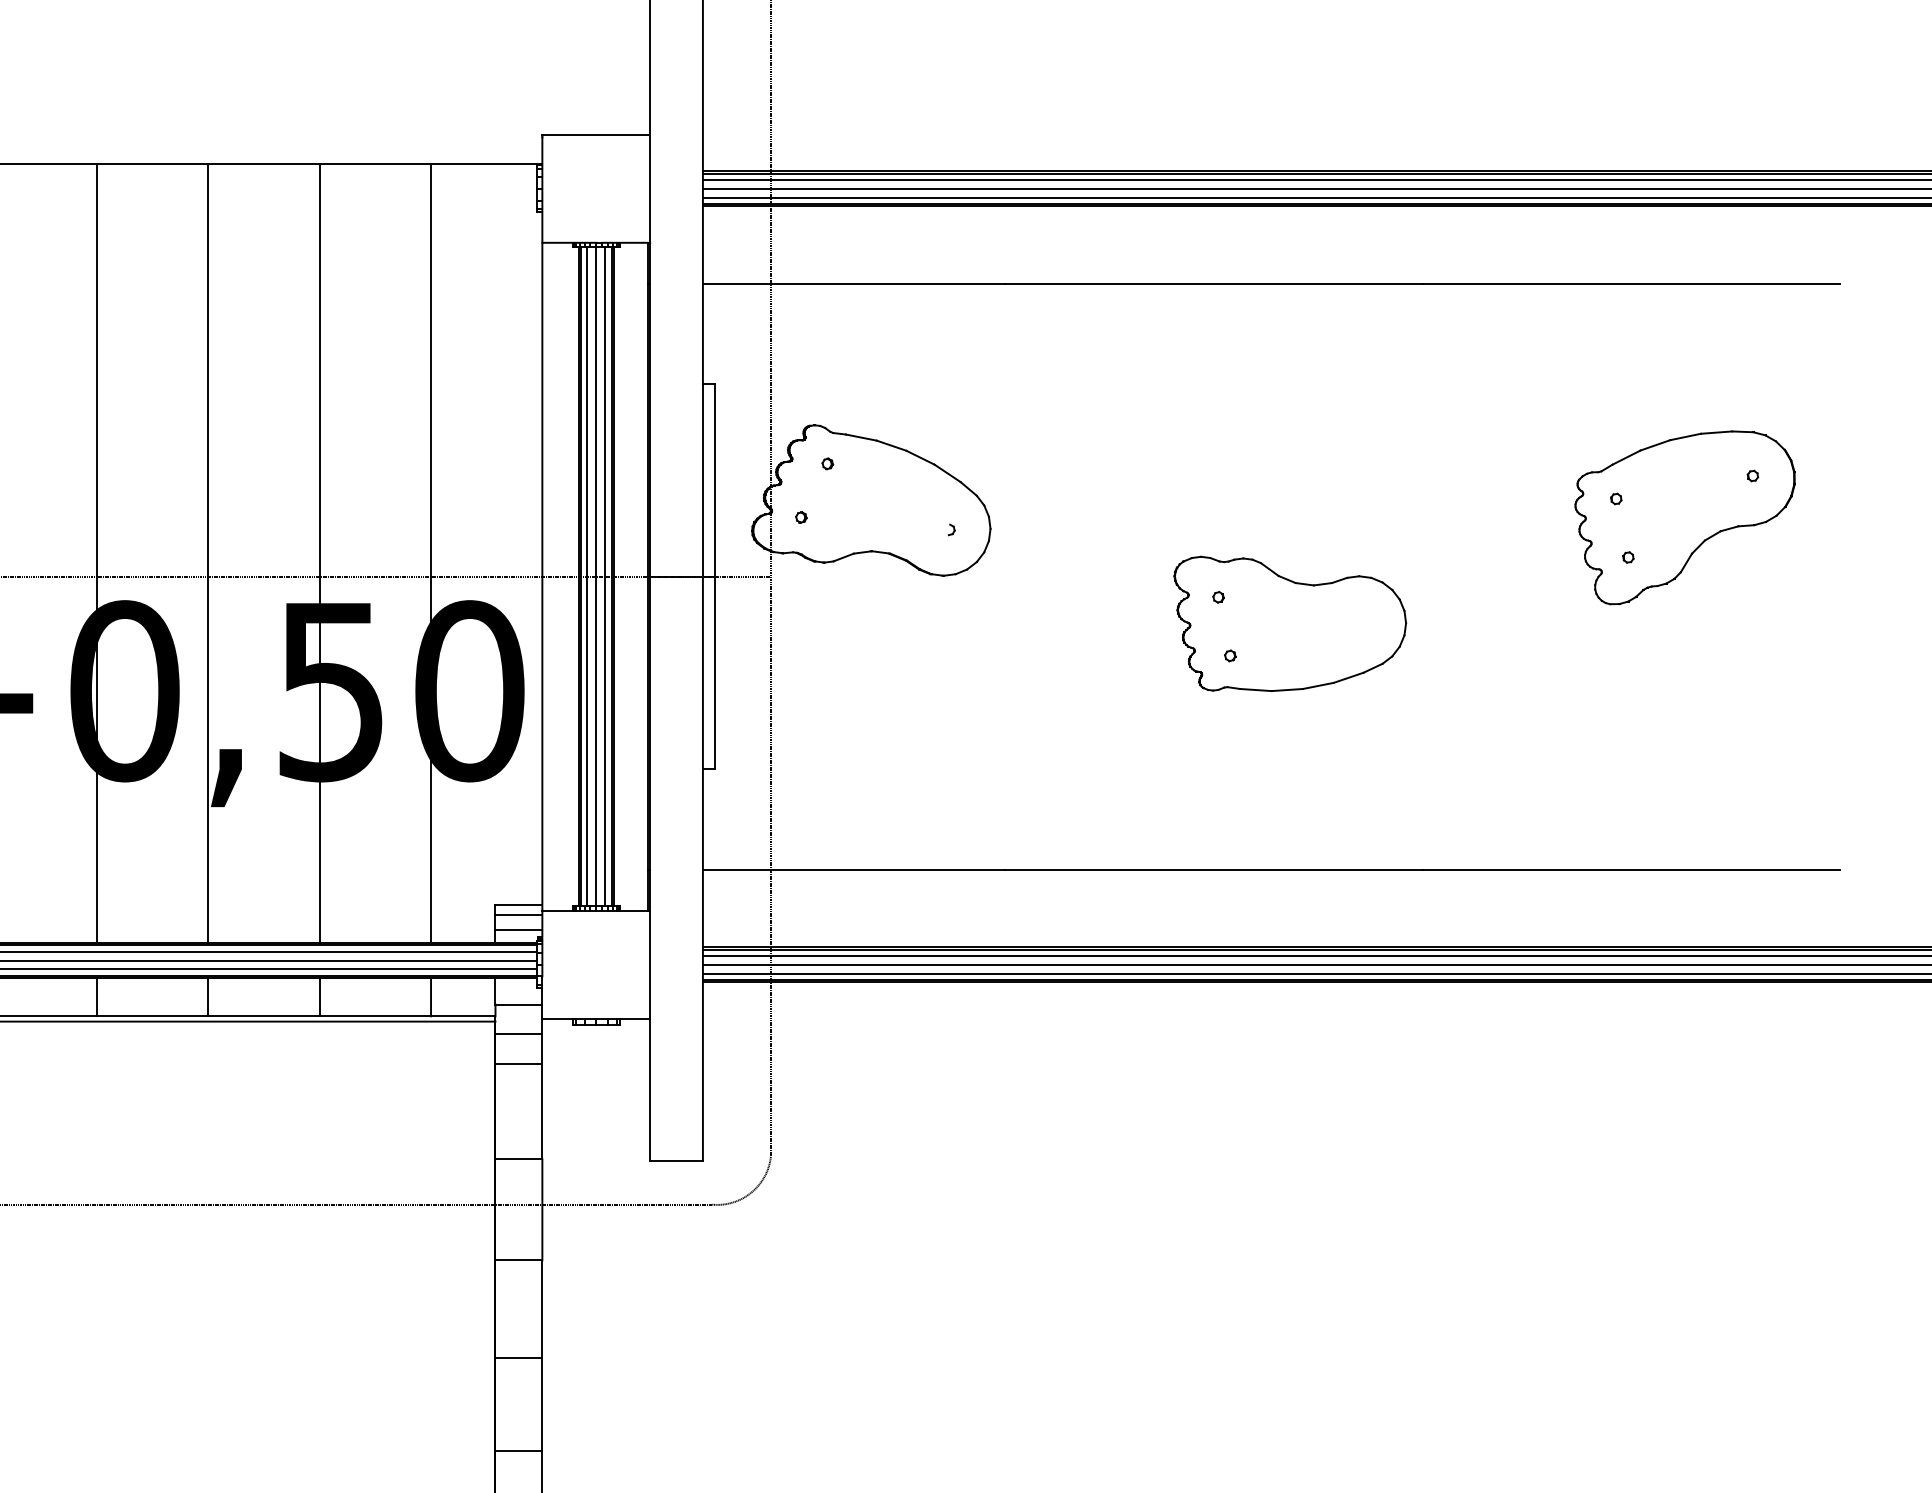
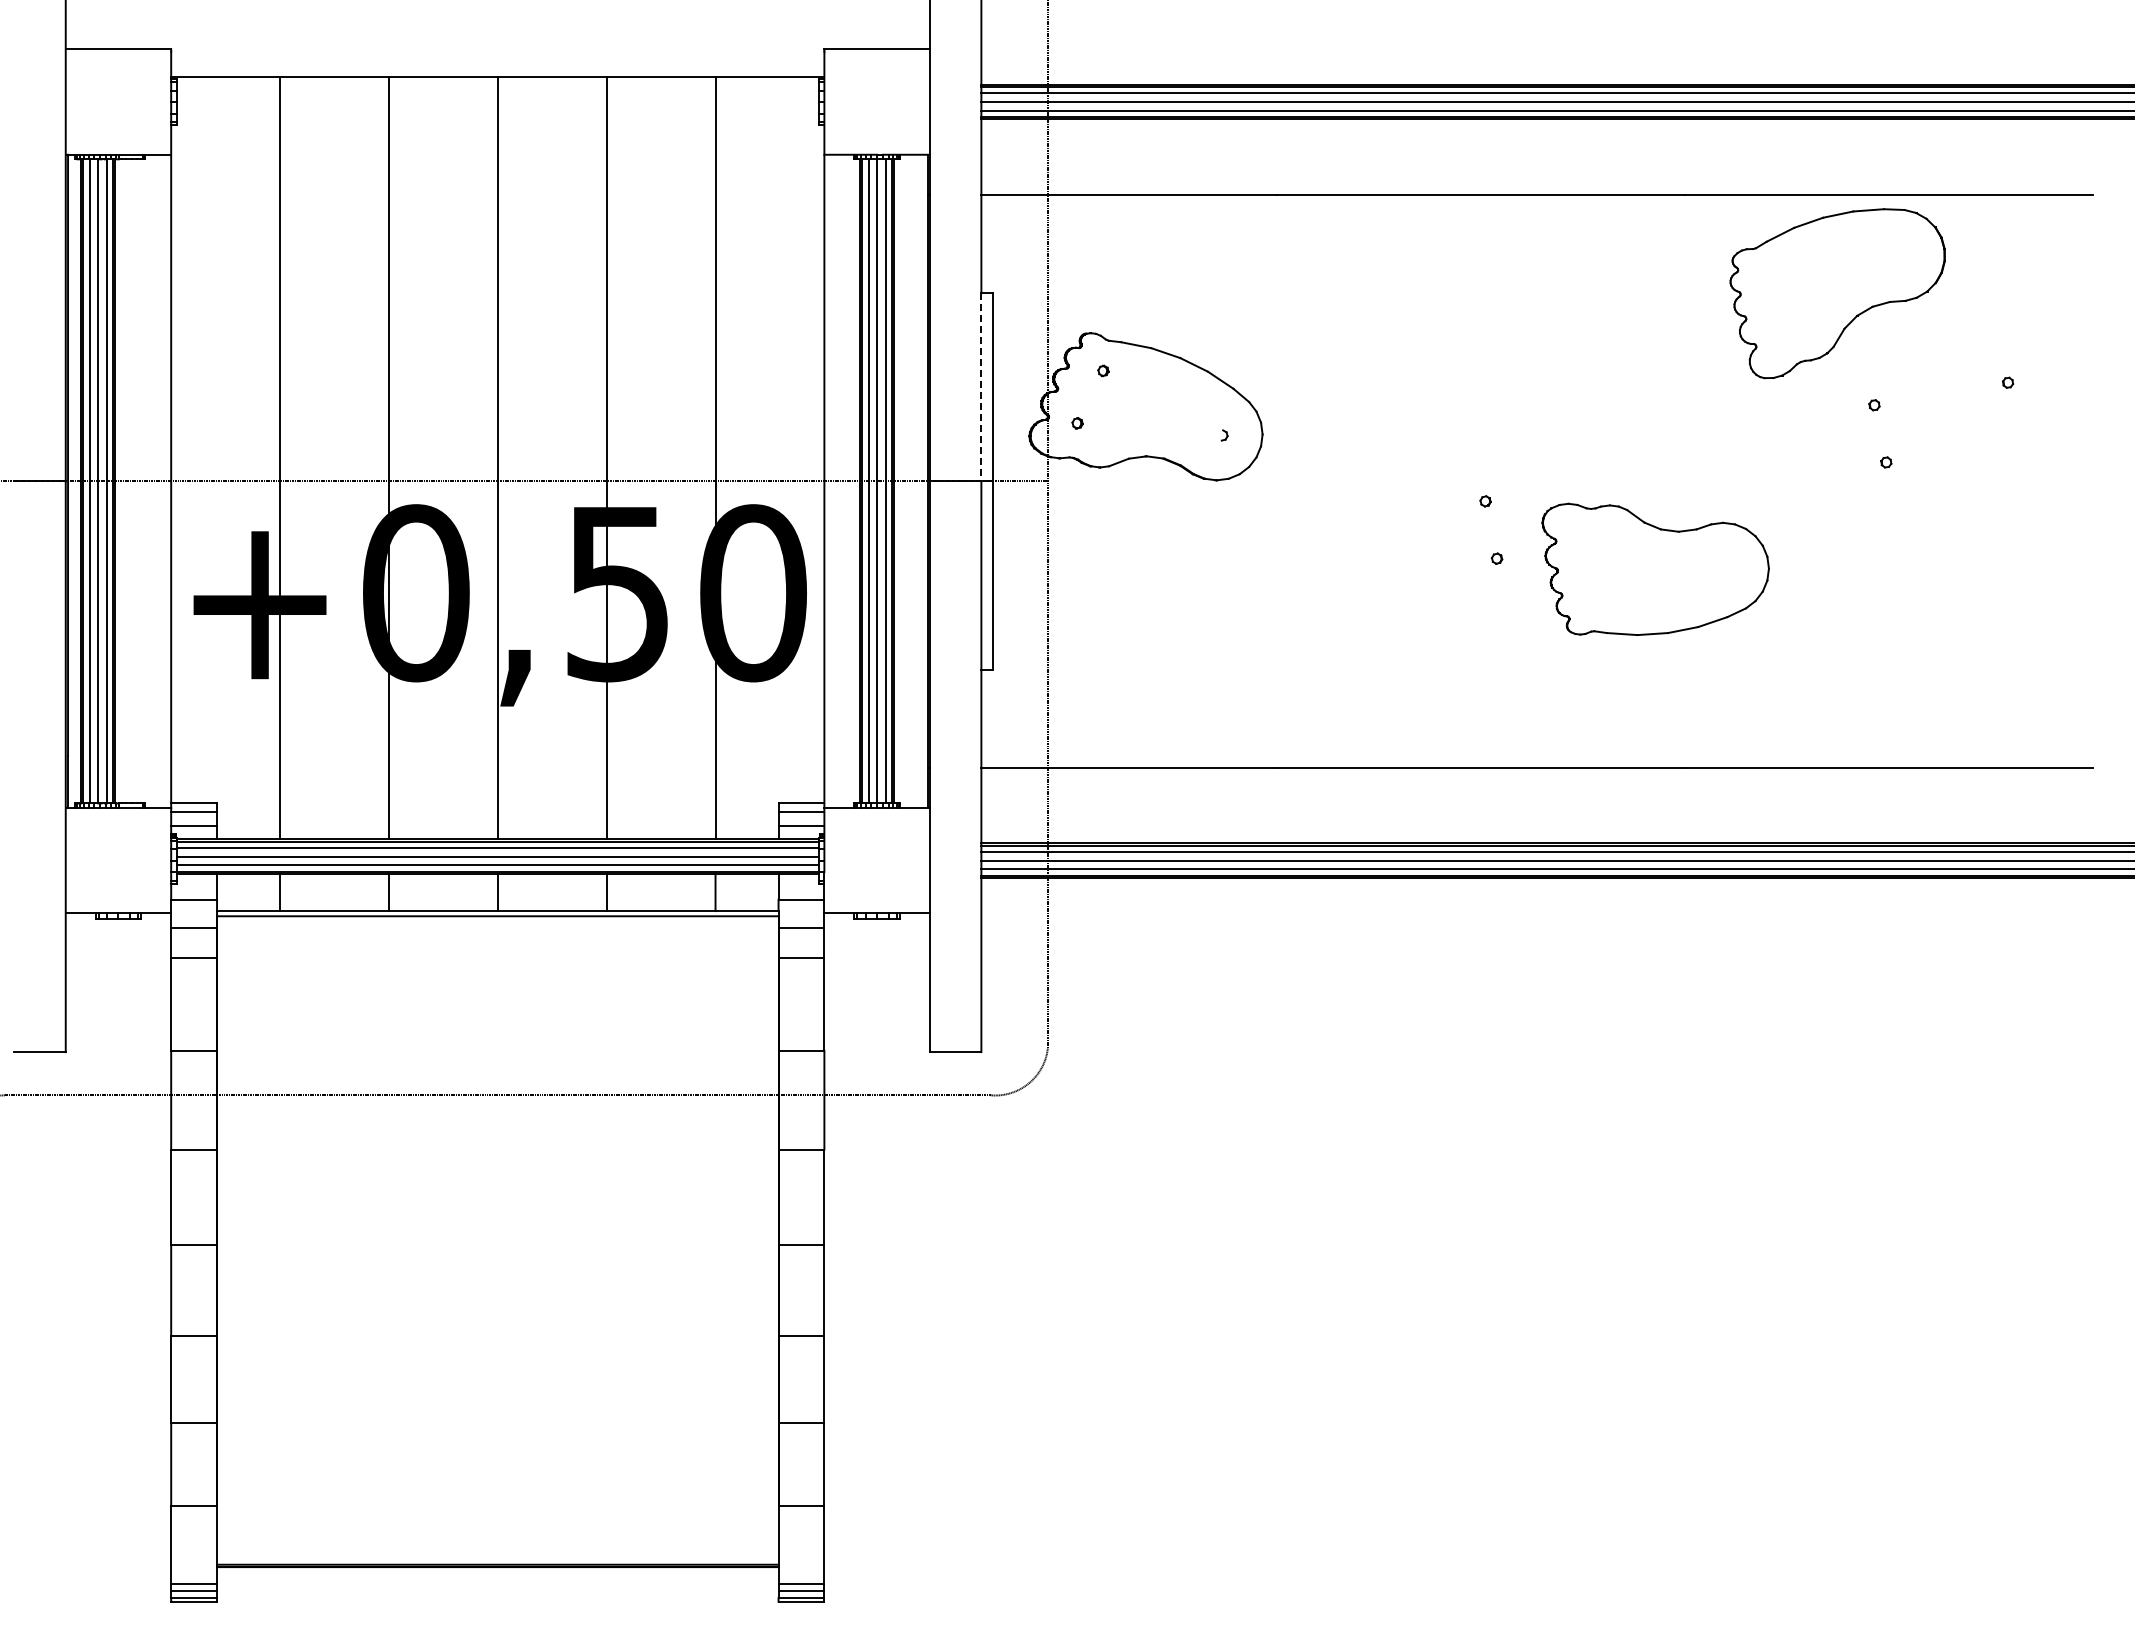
line: (703, 480) -> (981, 387), solid -> dashed
part: (1684, 517) -> (1837, 293), moved
part: (1290, 622) -> (1655, 568), moved

